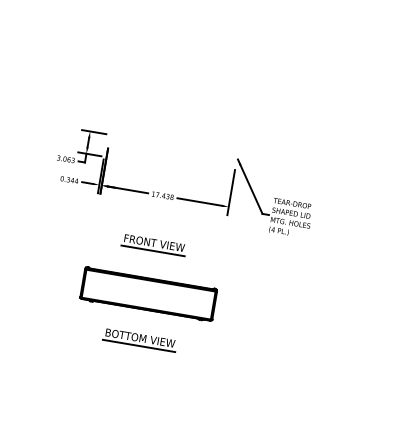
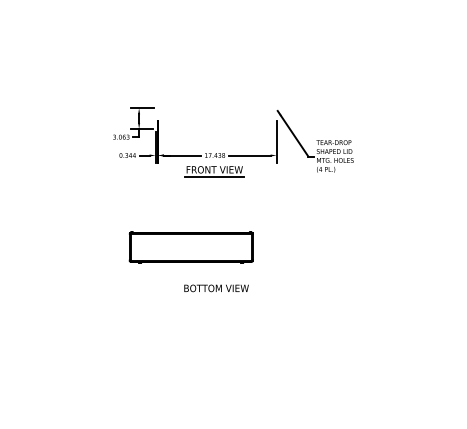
part: (153, 244) -> (214, 171), moved
part: (147, 294) -> (190, 247), moved
line: (139, 345) -> (216, 295), removed

